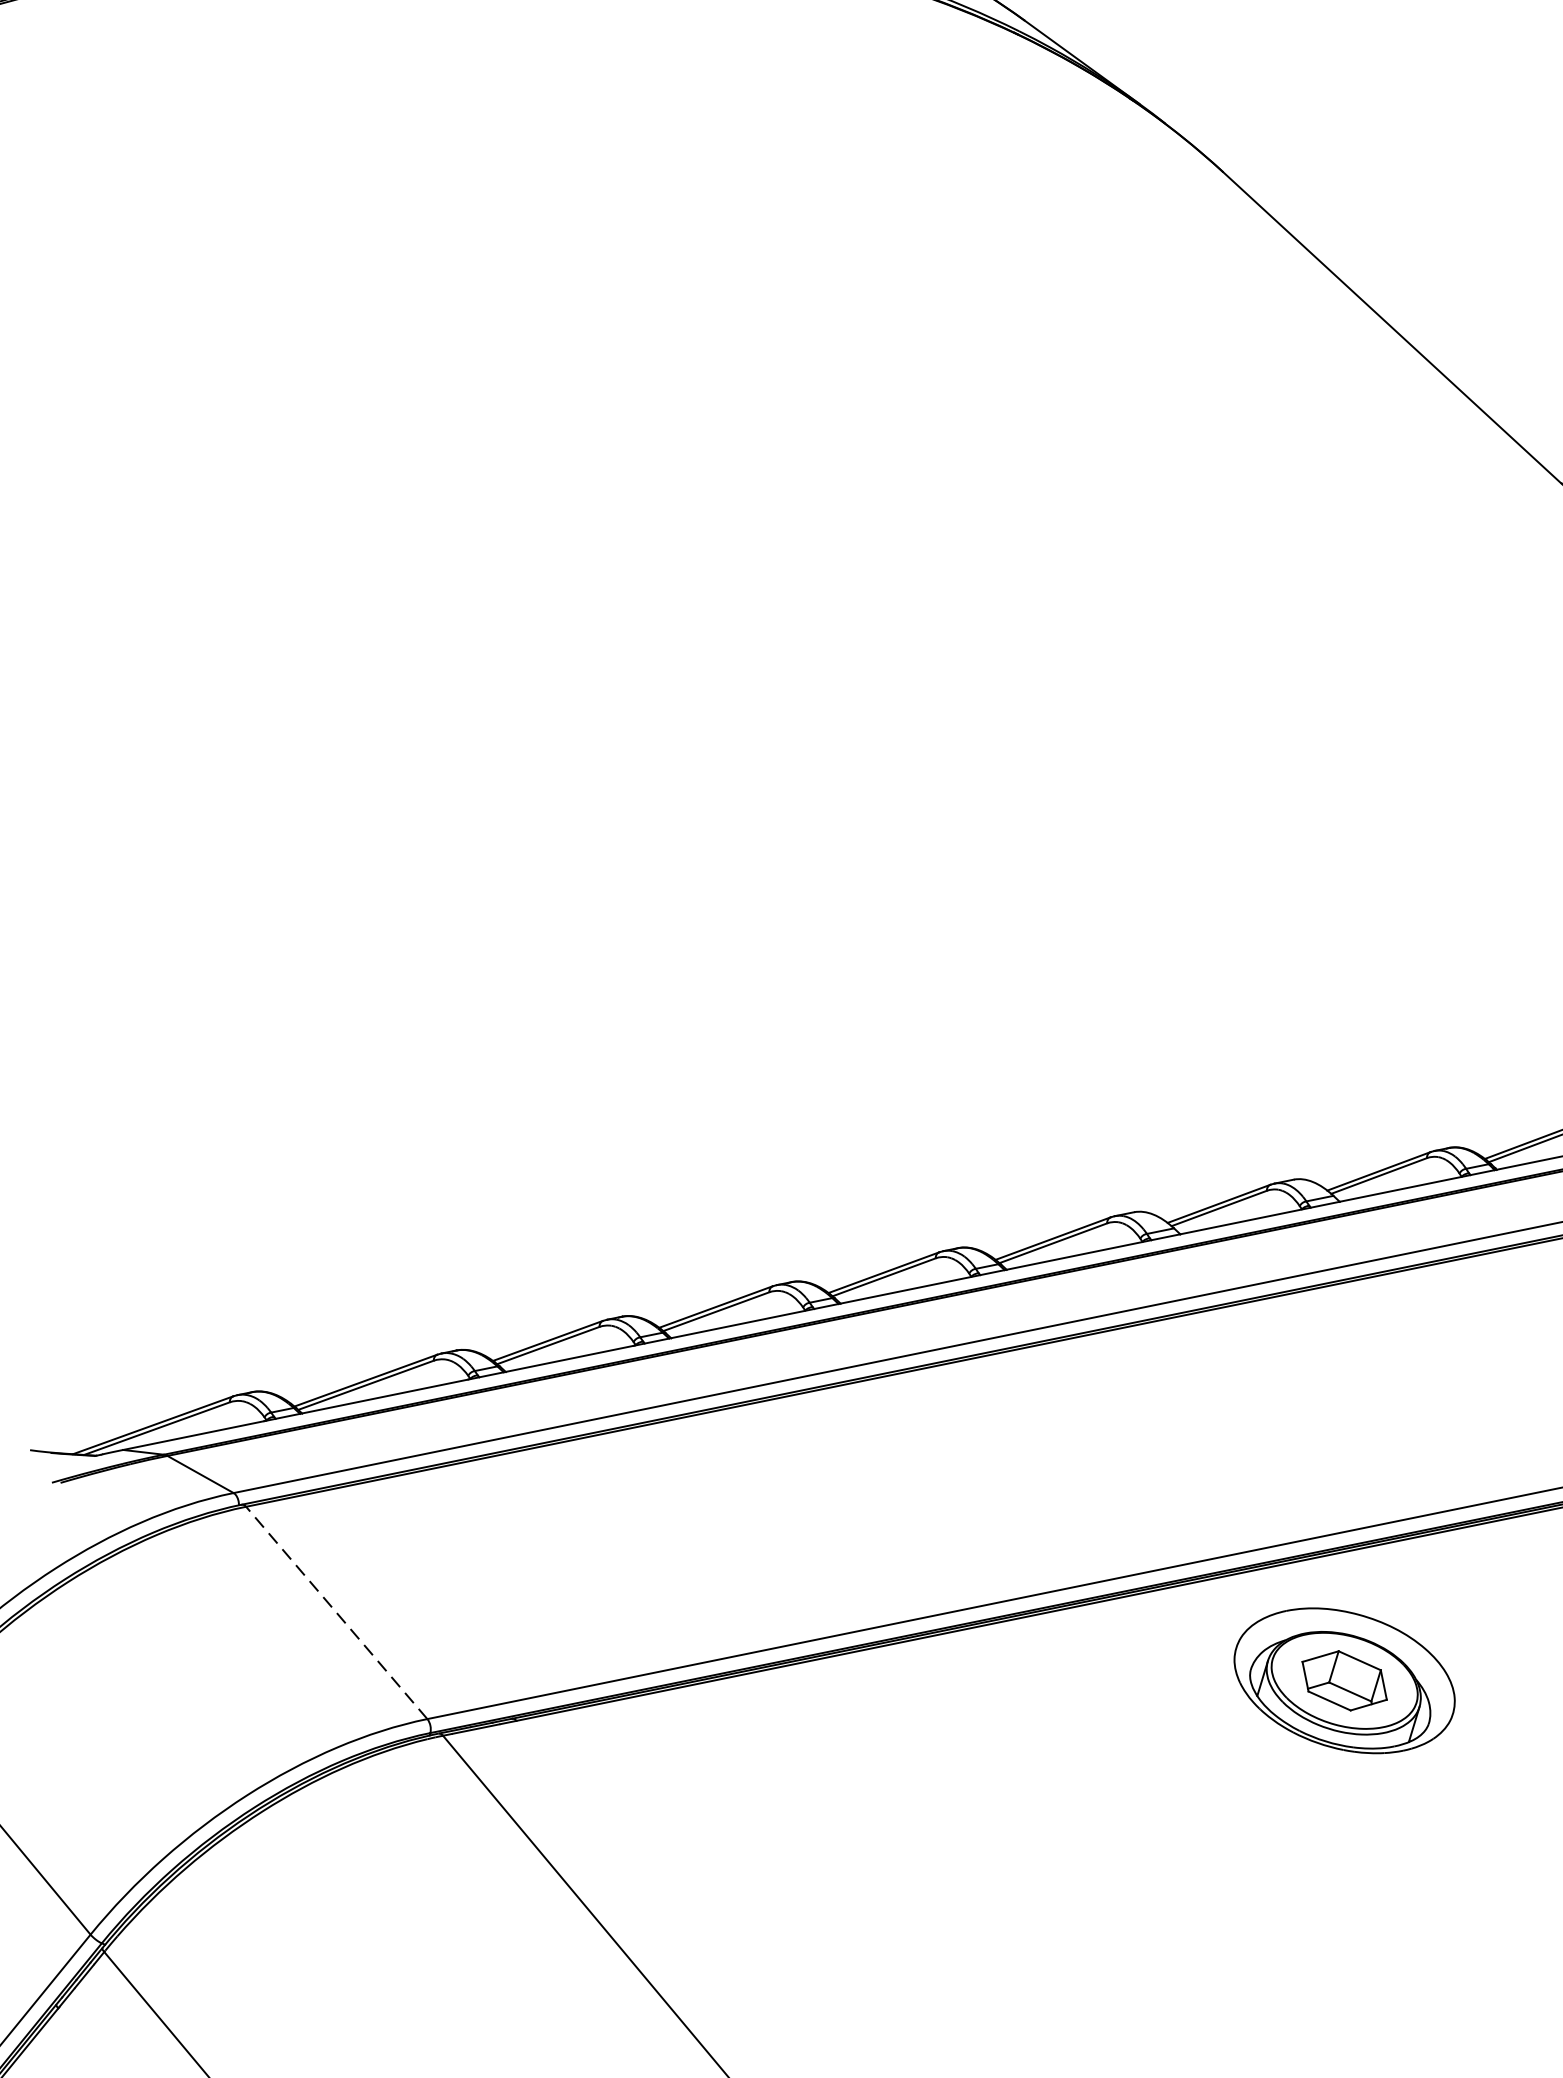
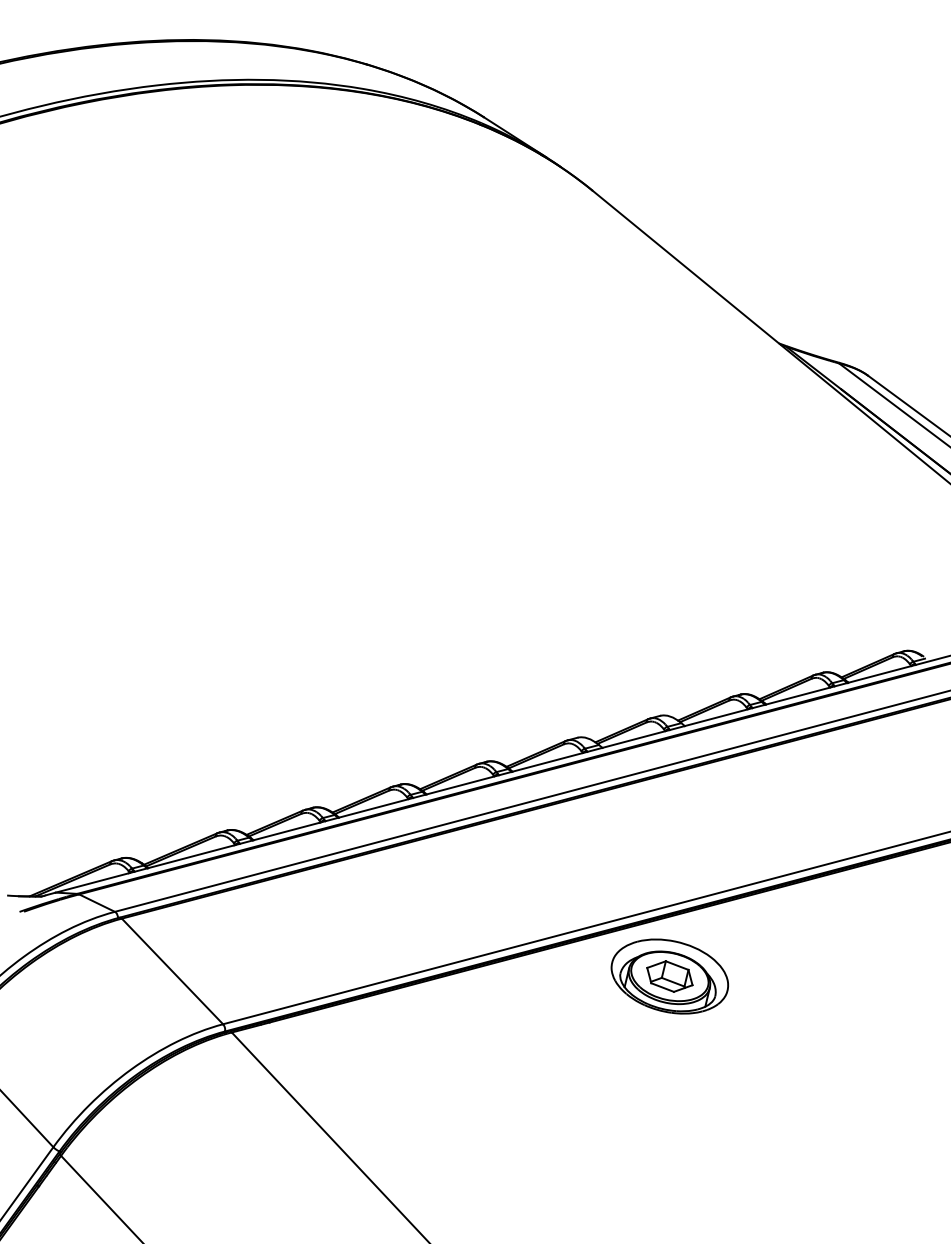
line: (336, 1613) -> (172, 971), dashed -> solid
part: (1343, 1680) -> (669, 976), moved

